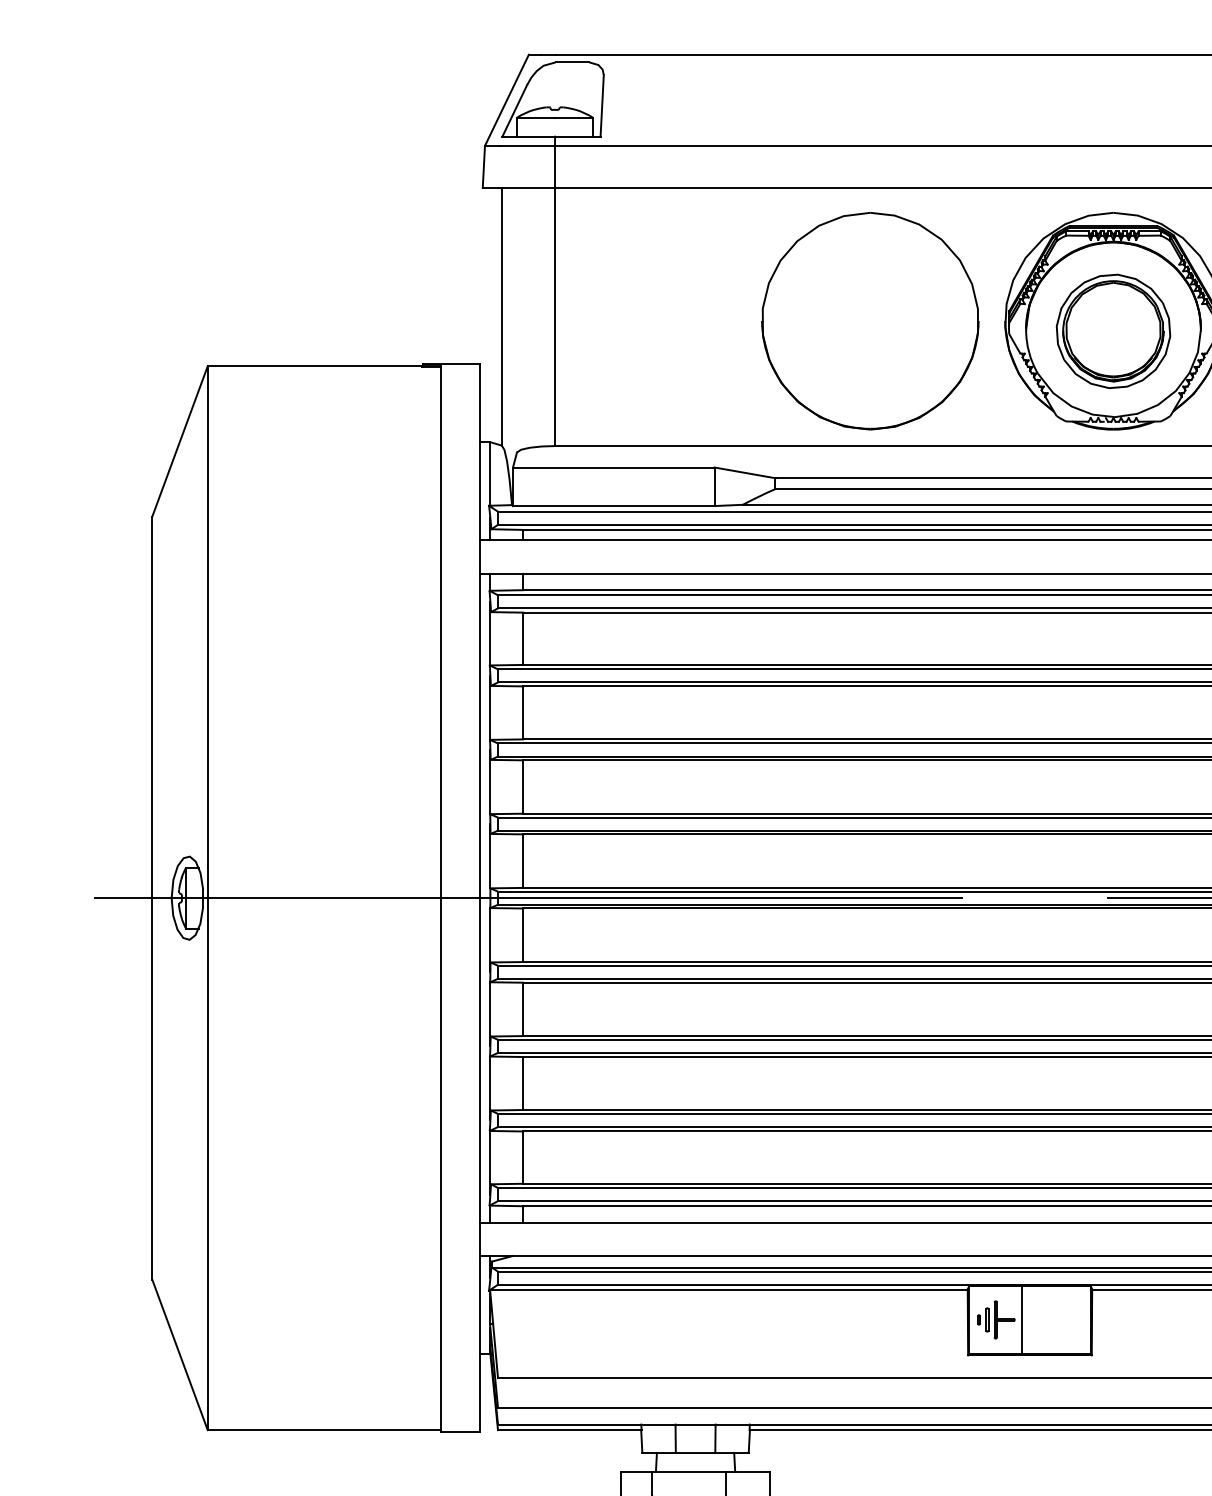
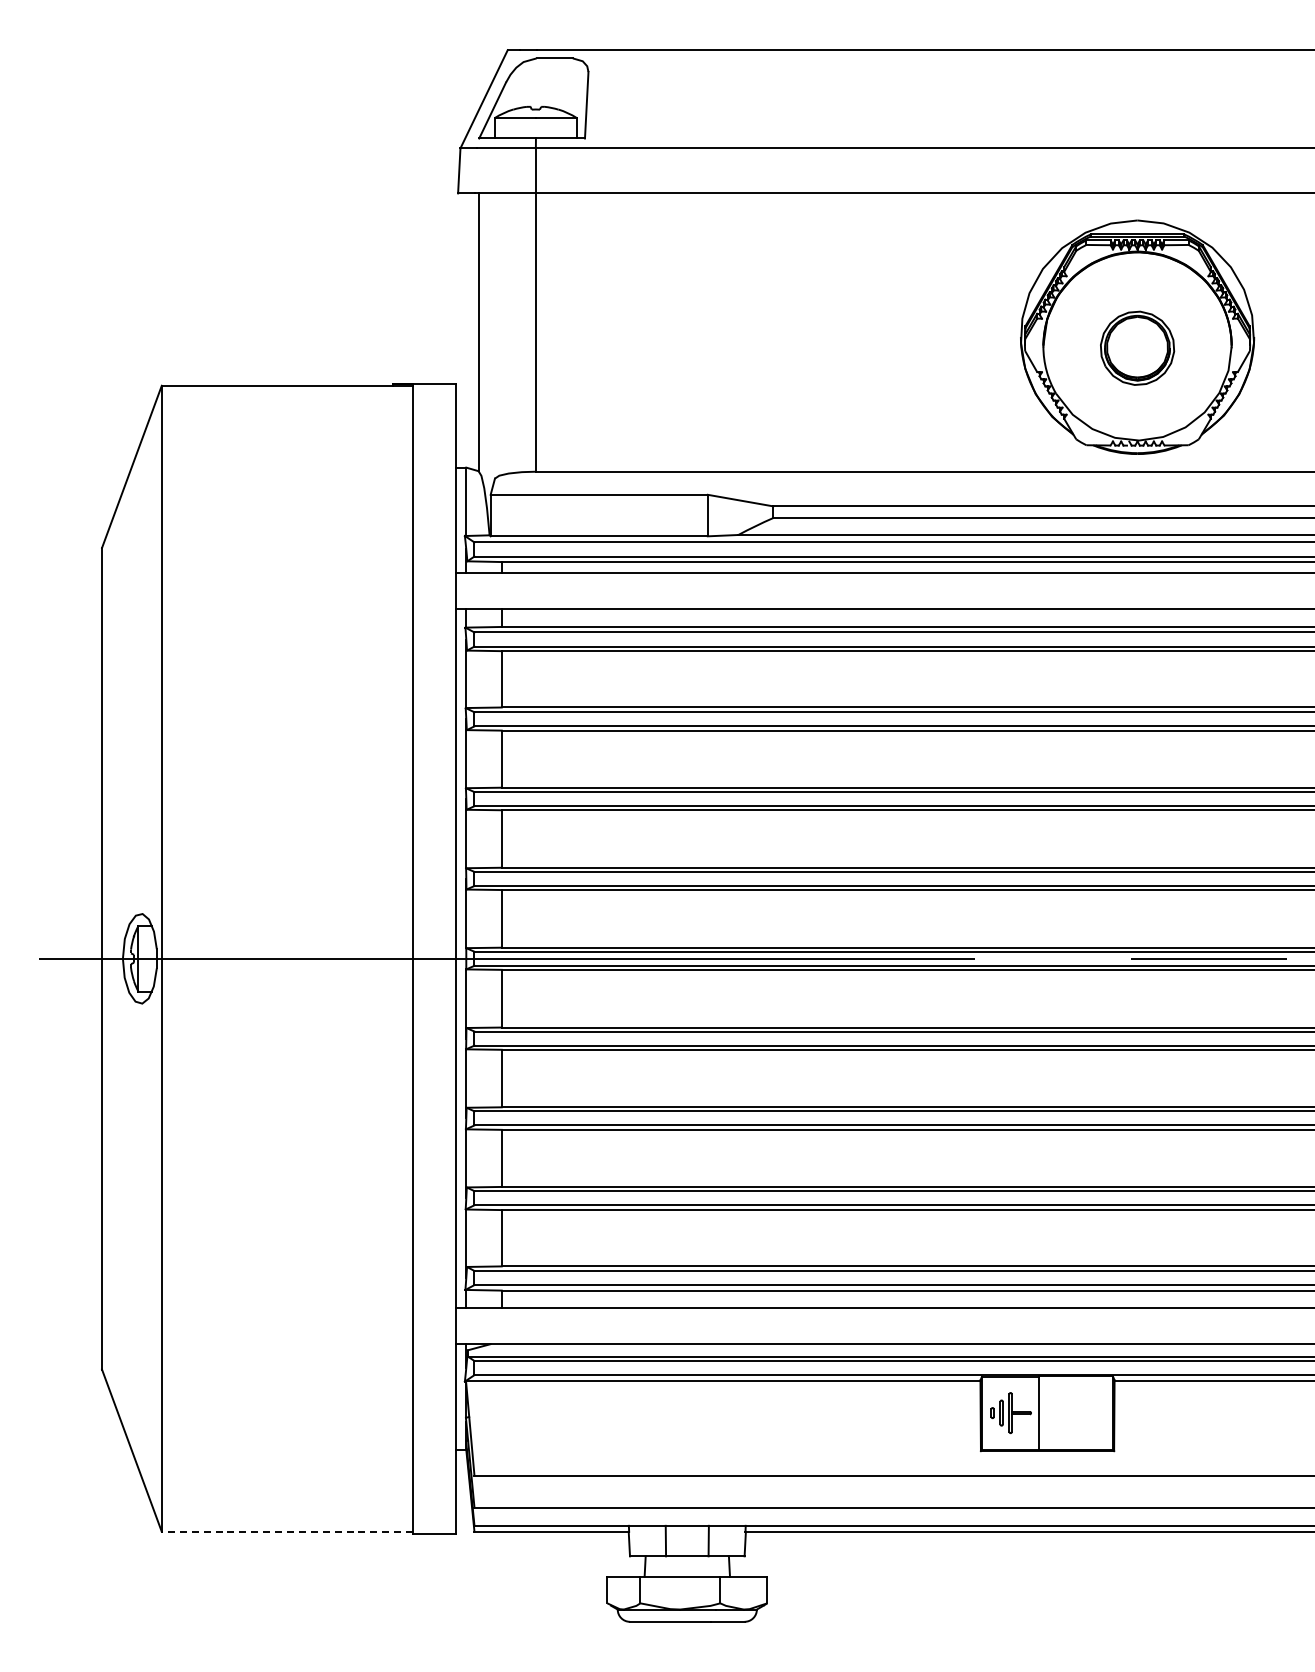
part: (870, 320) -> (875, 336), removed
part: (1113, 331) -> (1137, 348), size x0.6
line: (324, 1429) -> (287, 1531), solid -> dashed

